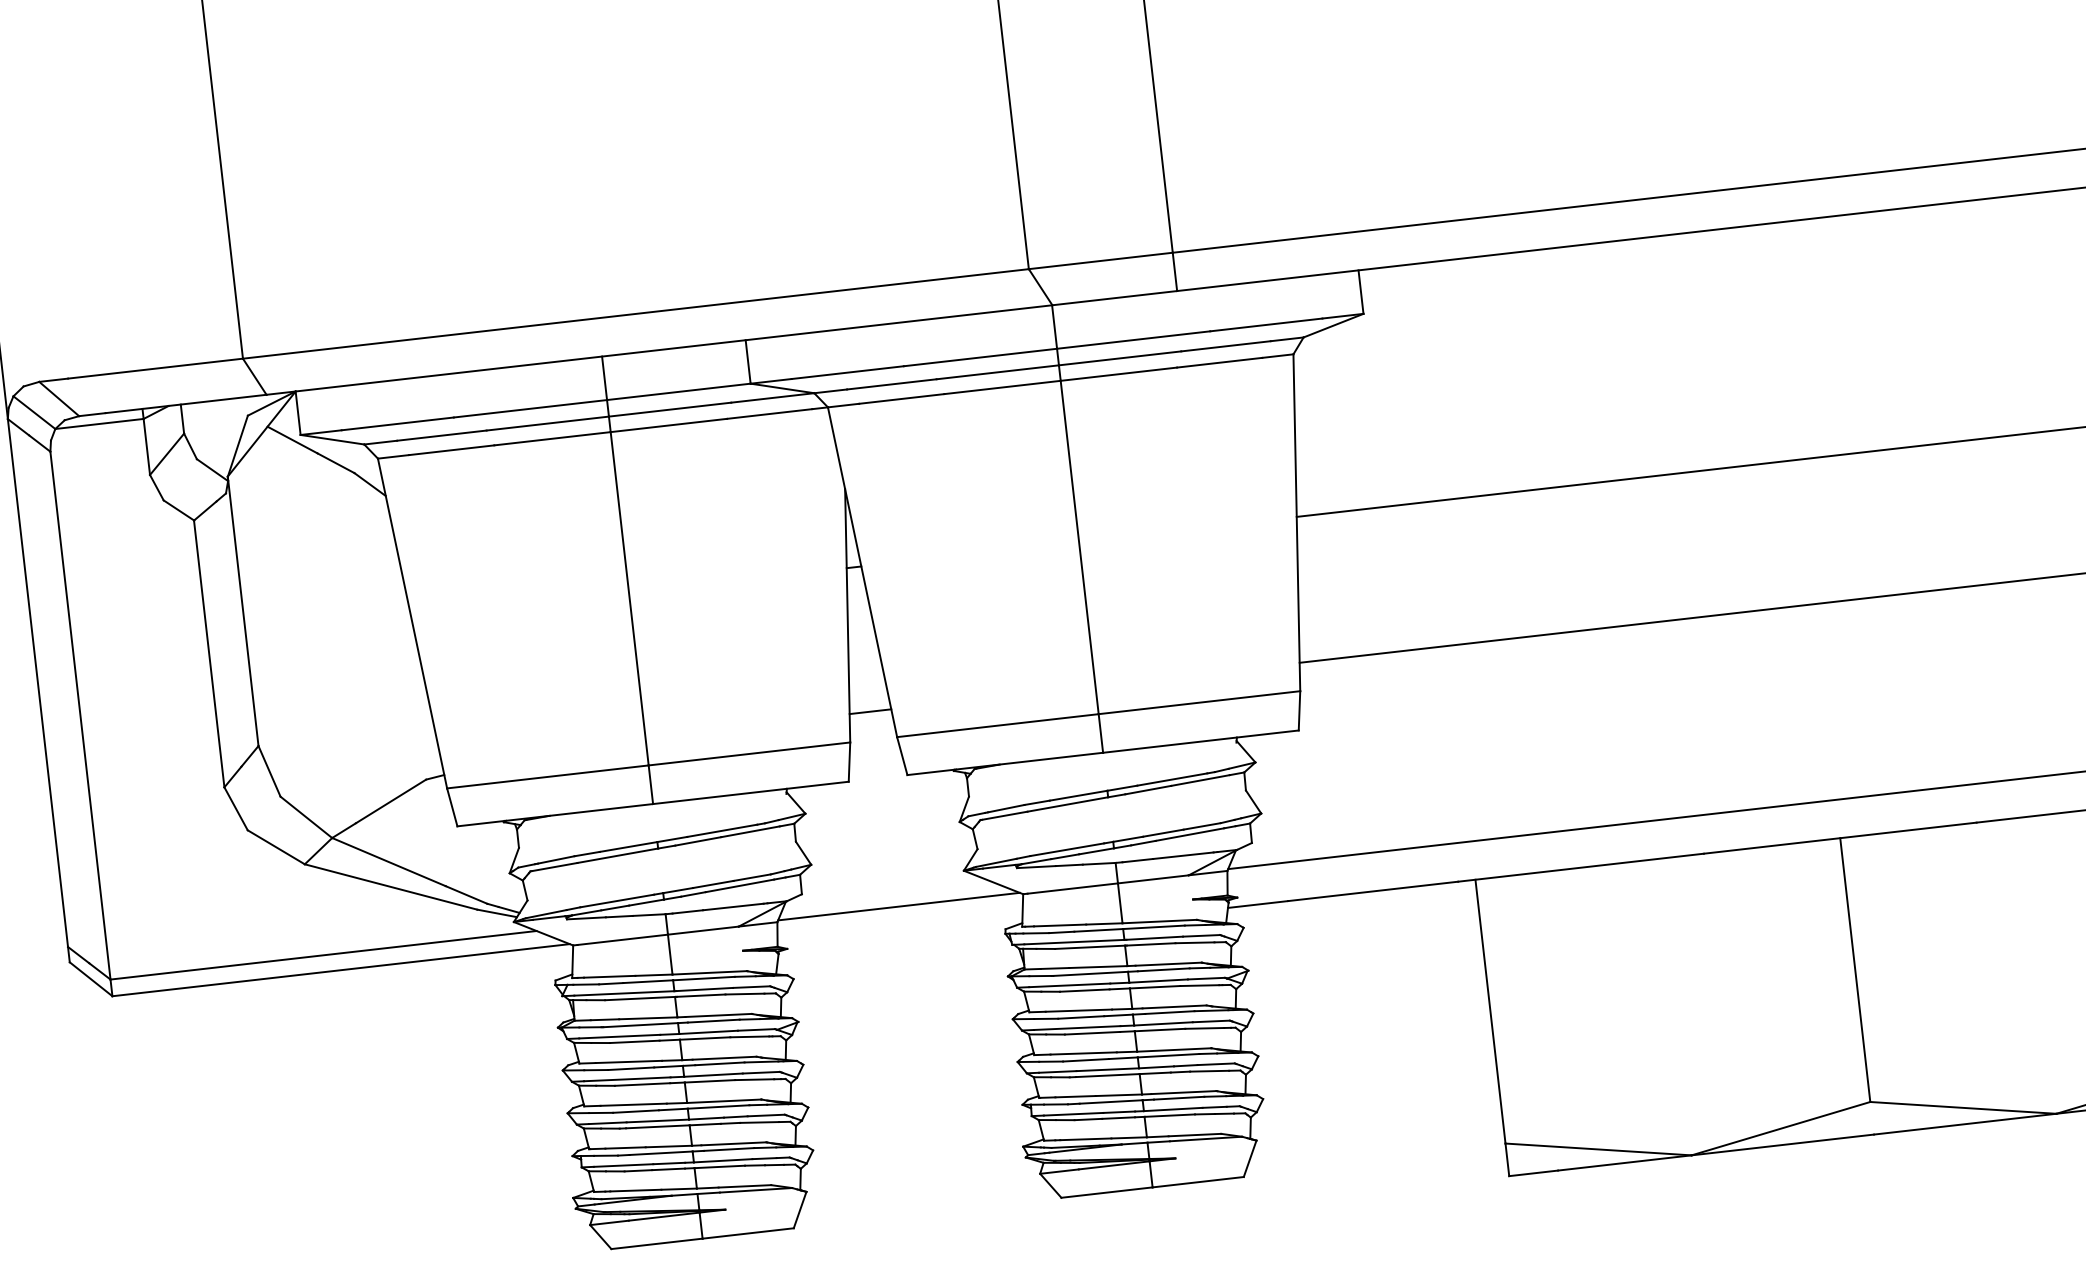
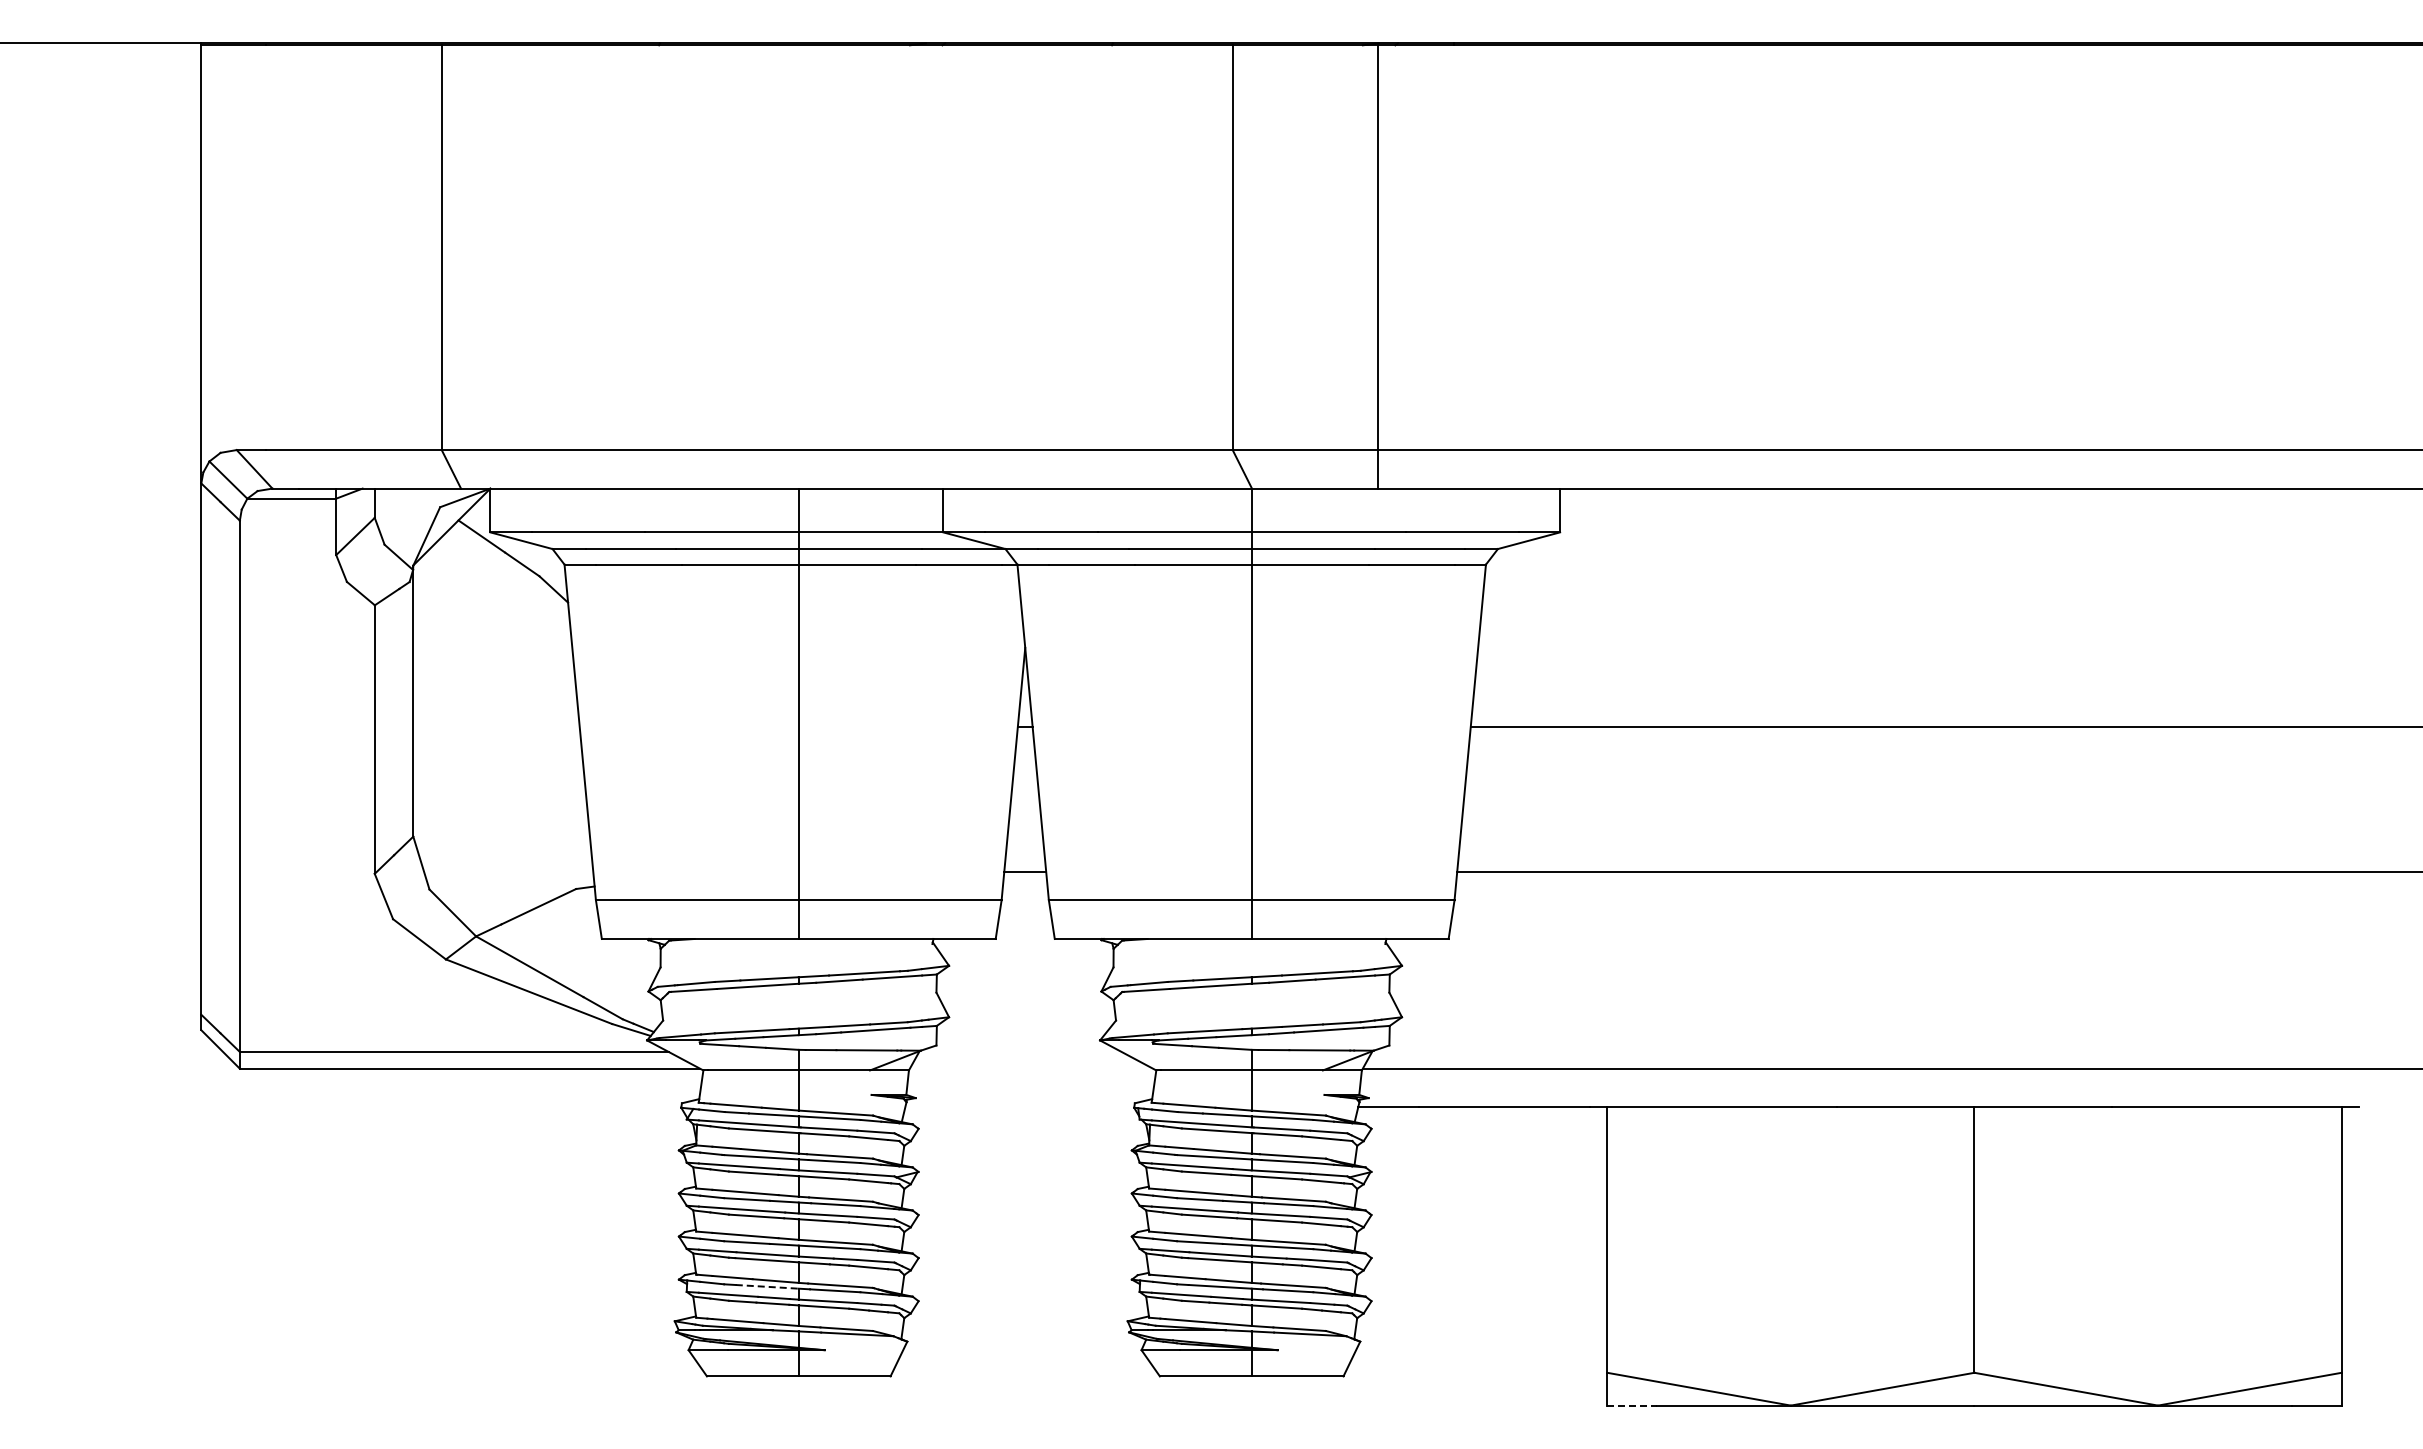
line: (898, 906) -> (1031, 1068), removed
line: (661, 1152) -> (767, 1286), solid -> dashed
line: (1533, 1173) -> (1631, 1405), solid -> dashed

